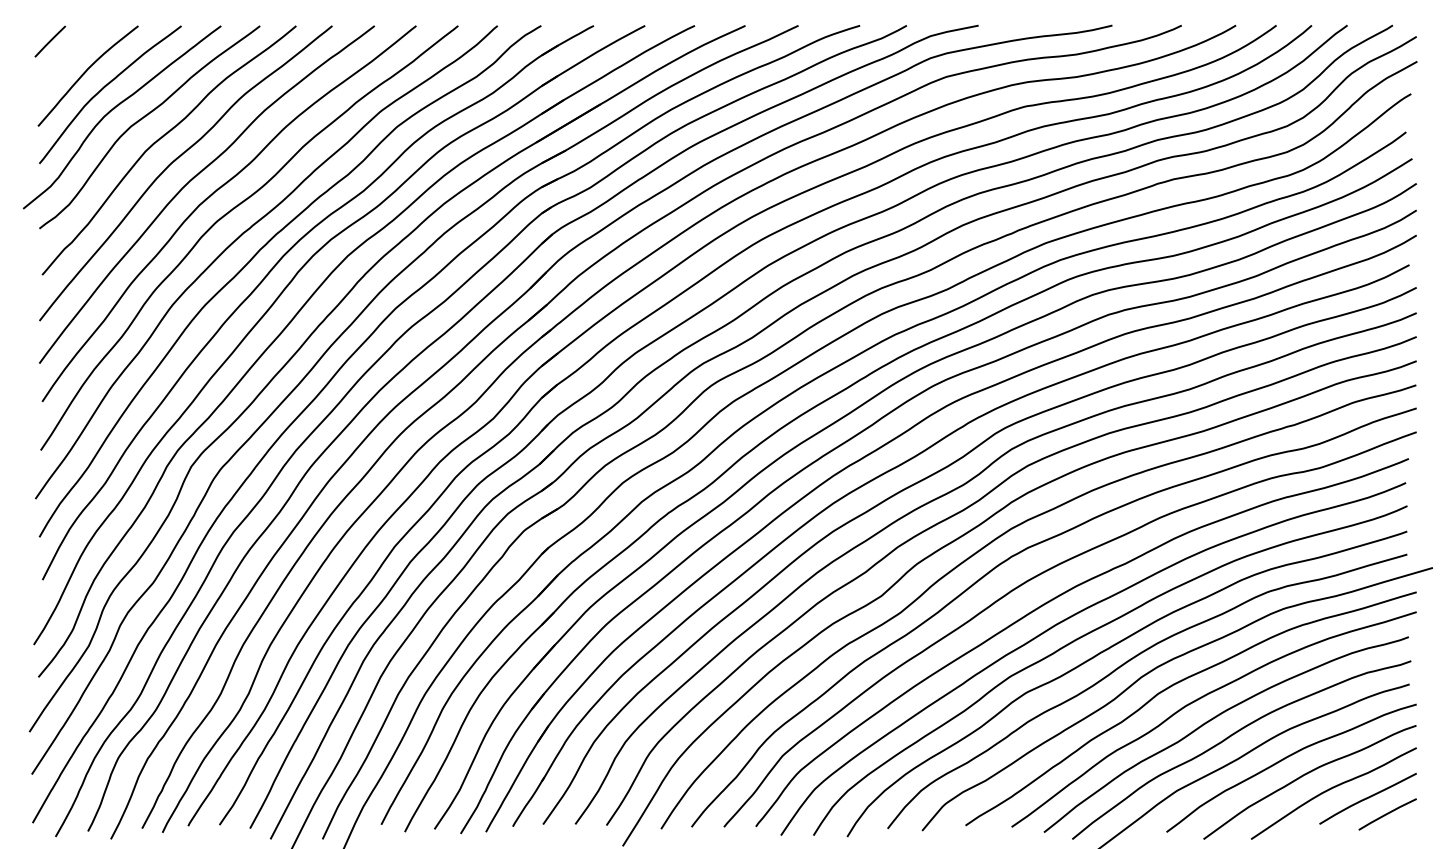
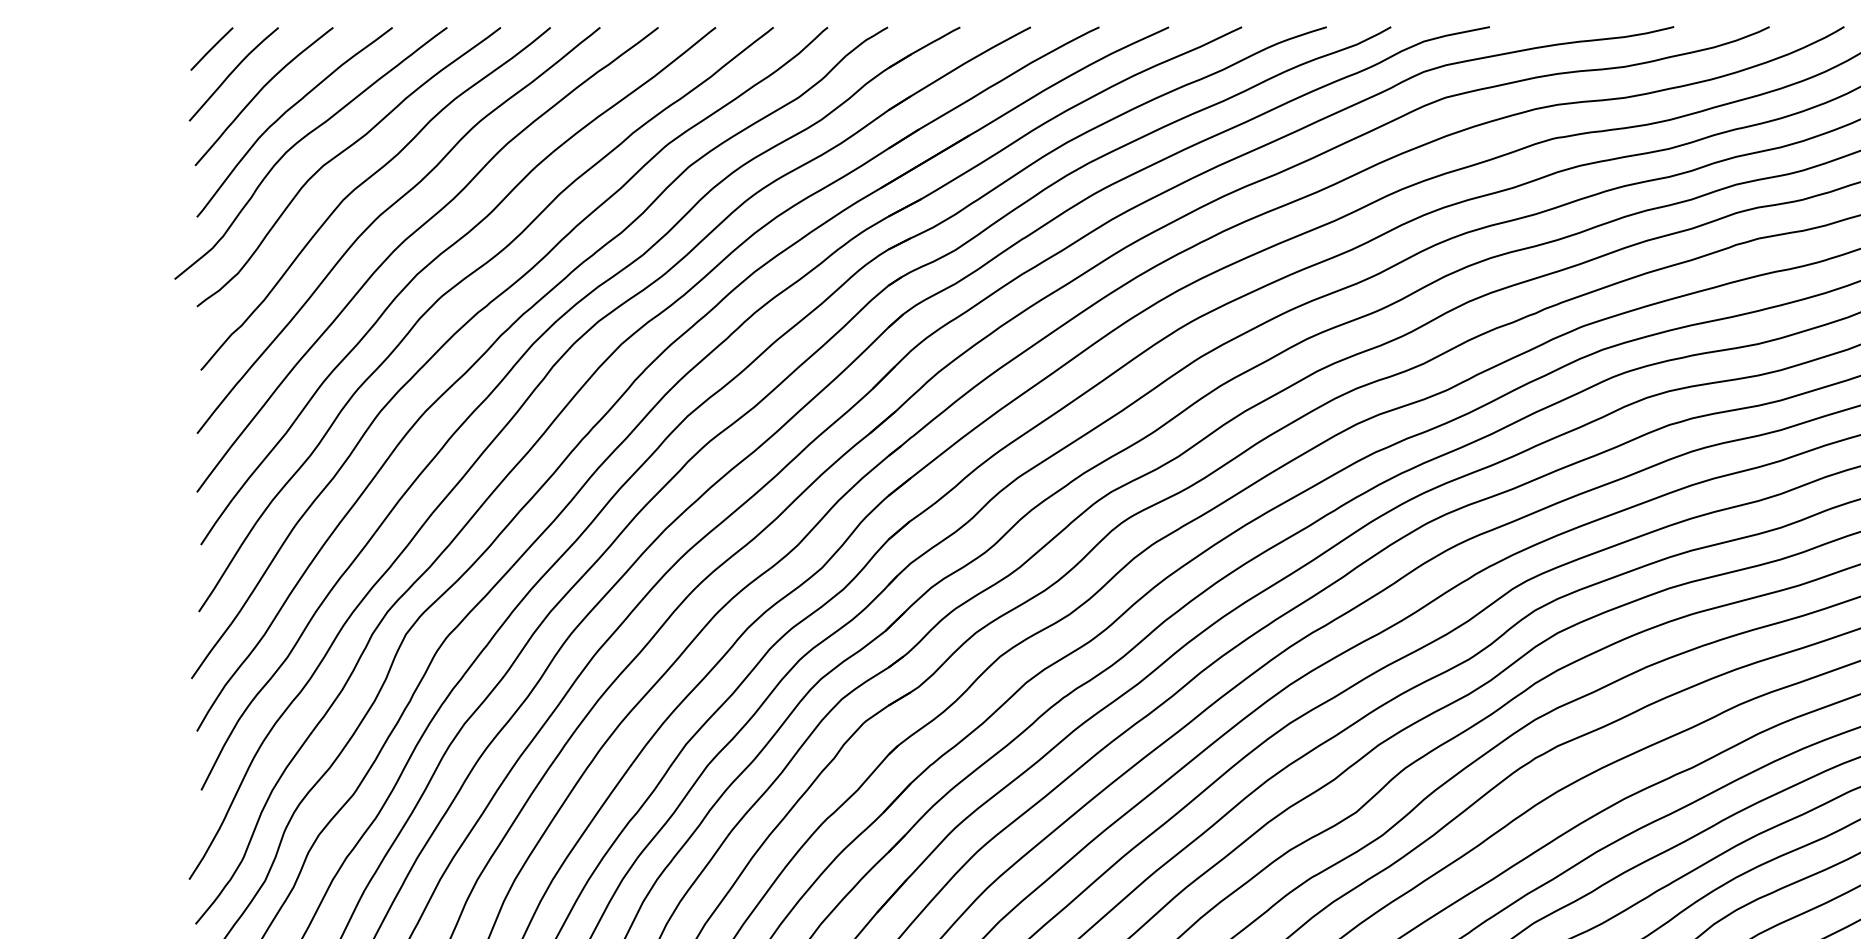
curve: (65, 59) -> (232, 73), added

